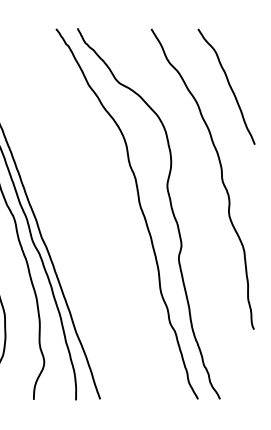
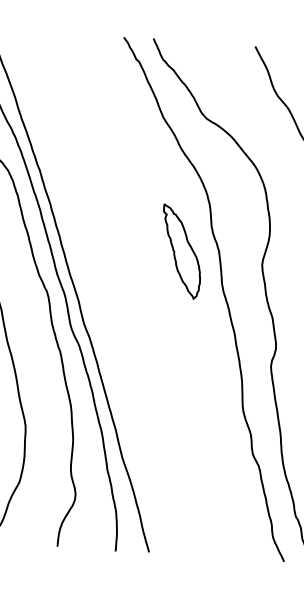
part: (108, 180) -> (181, 251), added

